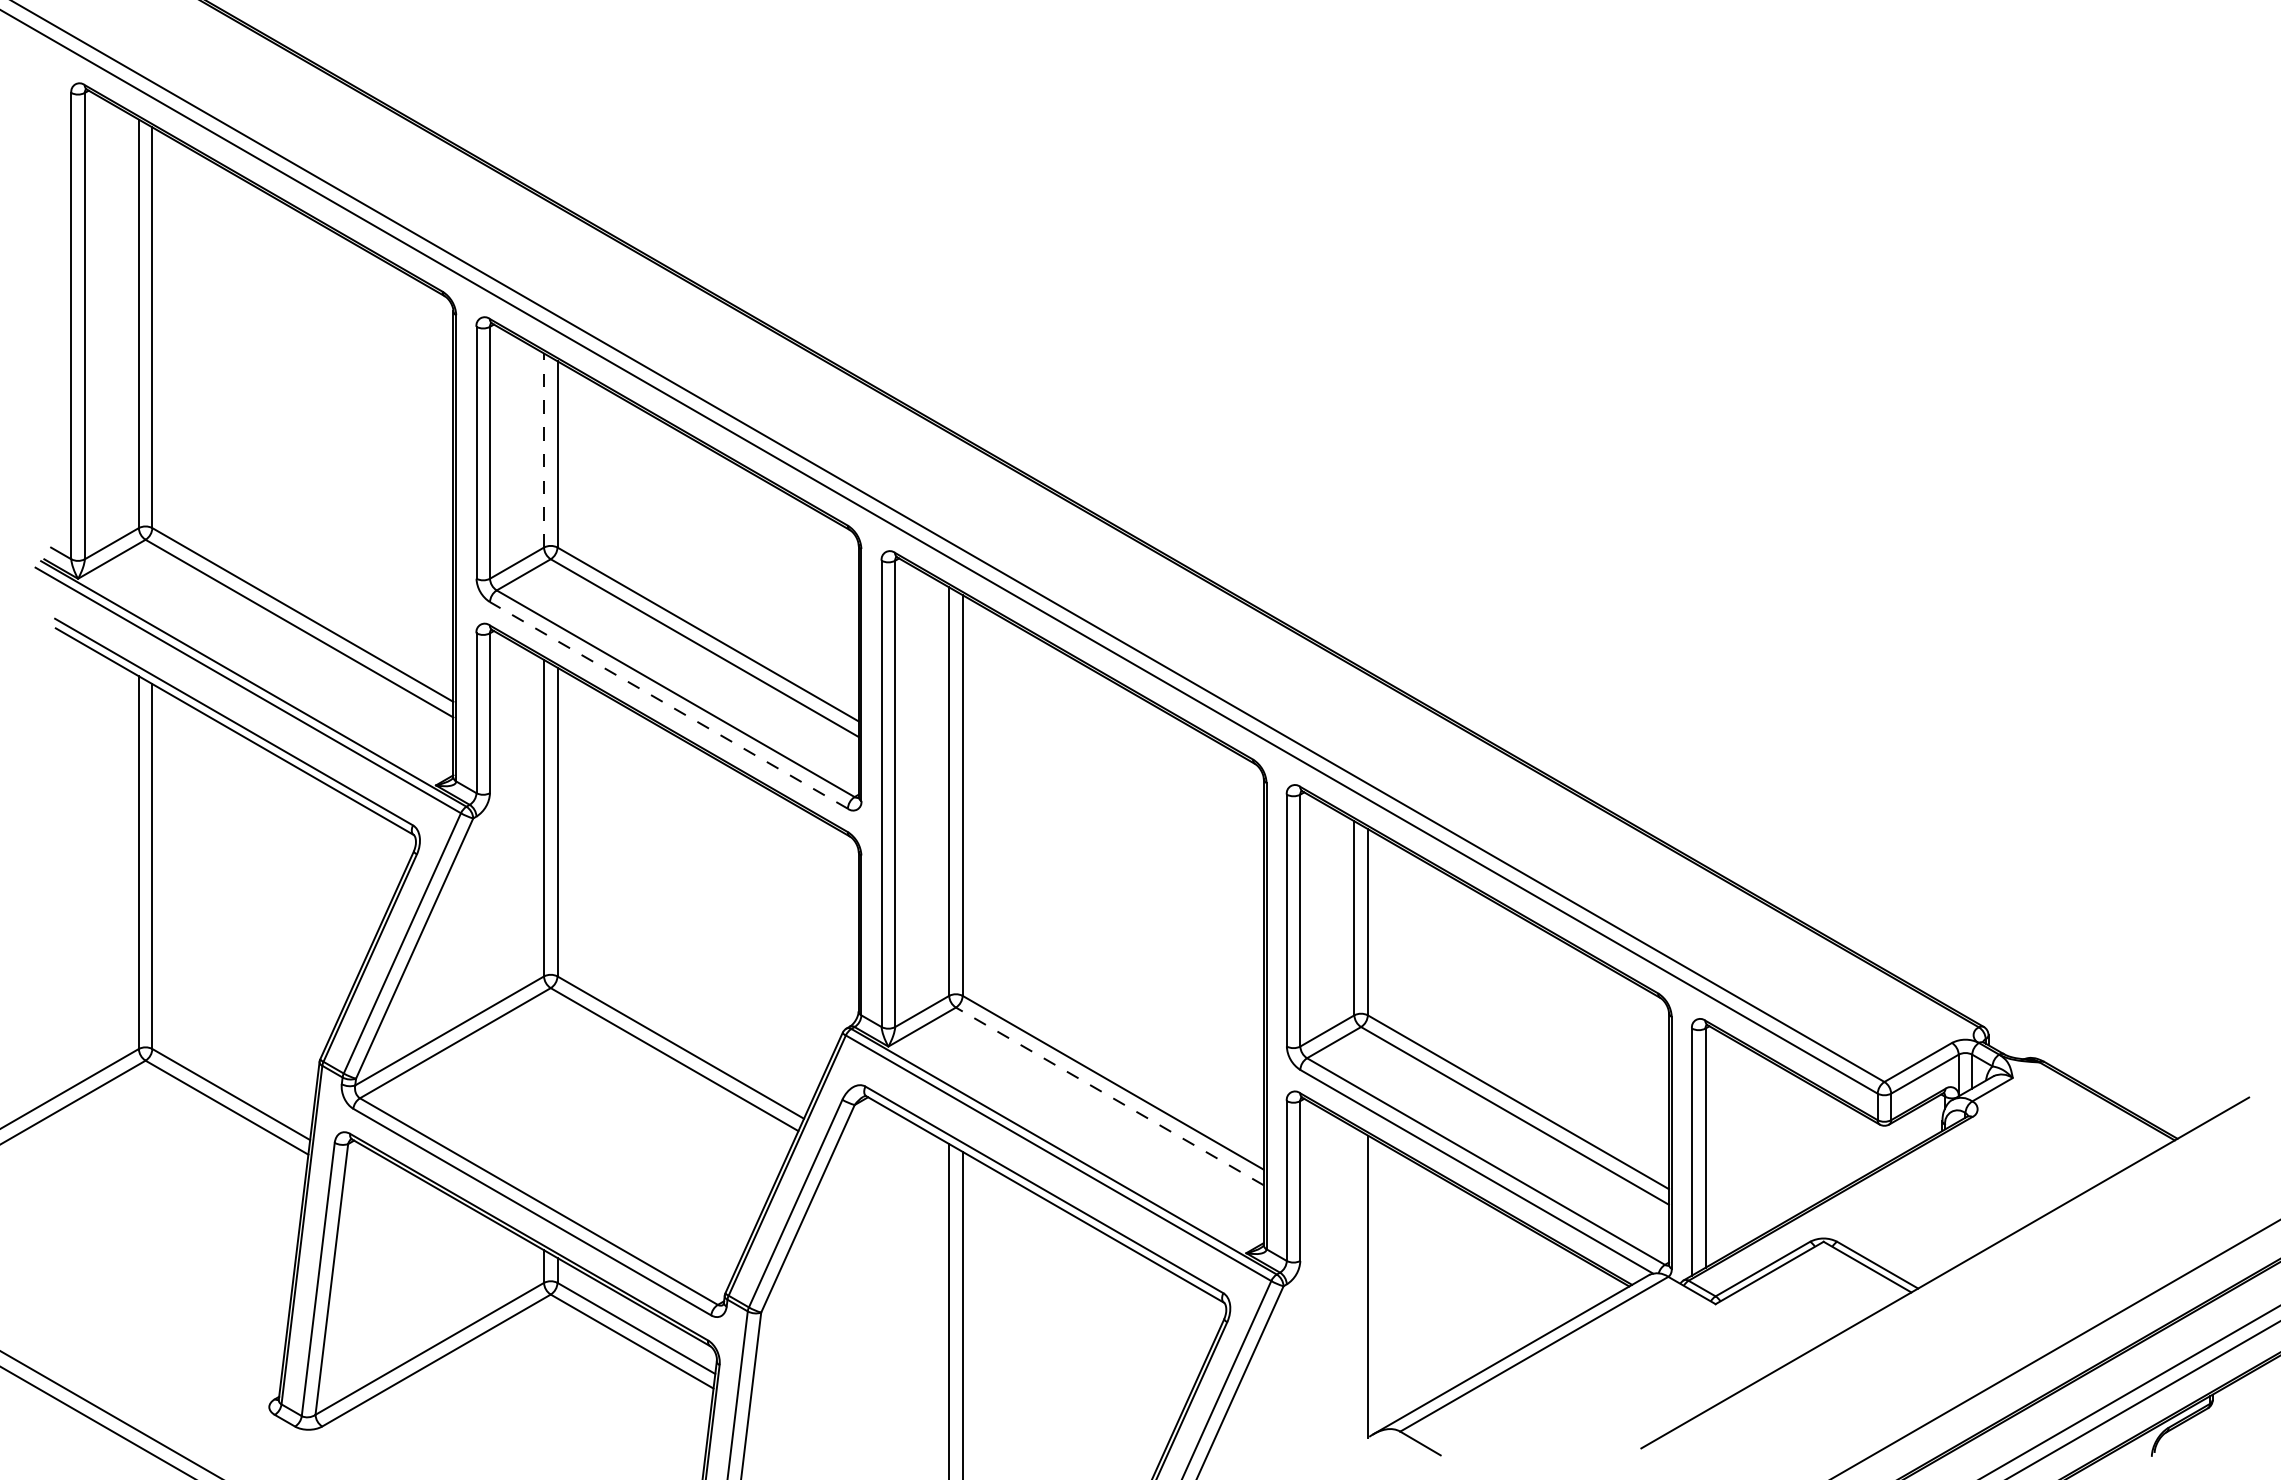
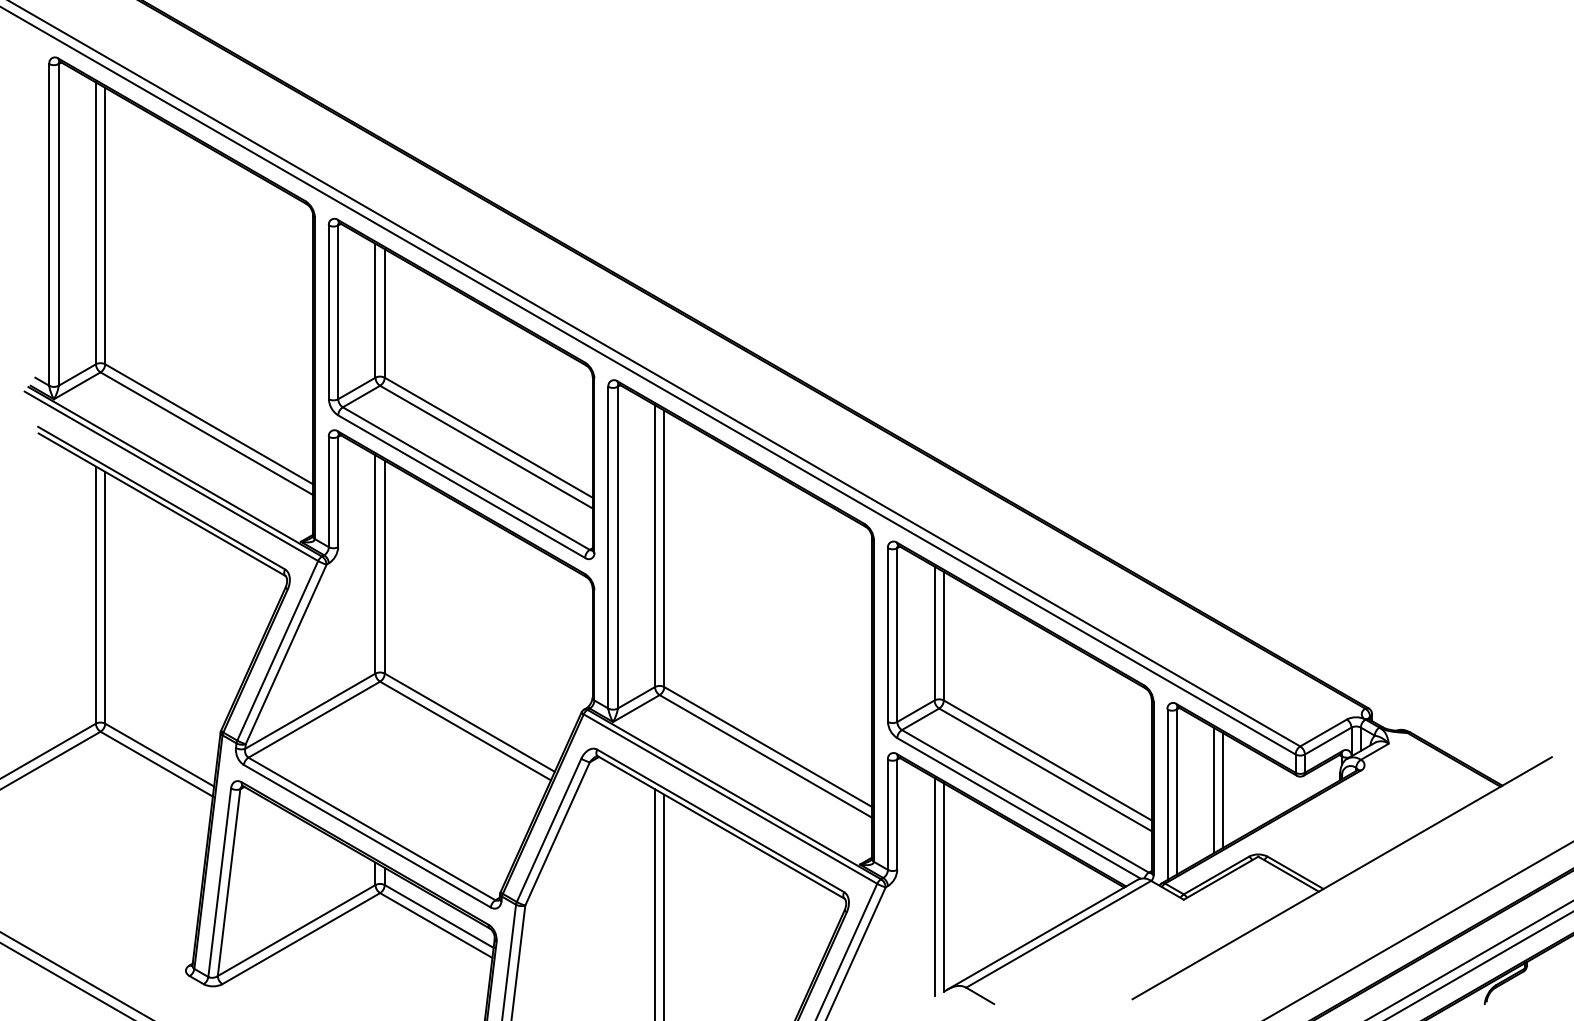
line: (544, 450) -> (375, 310), dashed -> solid
line: (668, 705) -> (461, 486), dashed -> solid
line: (1109, 1096) -> (765, 756), dashed -> solid
line: (1760, 1145) -> (1214, 790), added
line: (1773, 1145) -> (1223, 790), added
line: (1354, 1286) -> (934, 887), added

